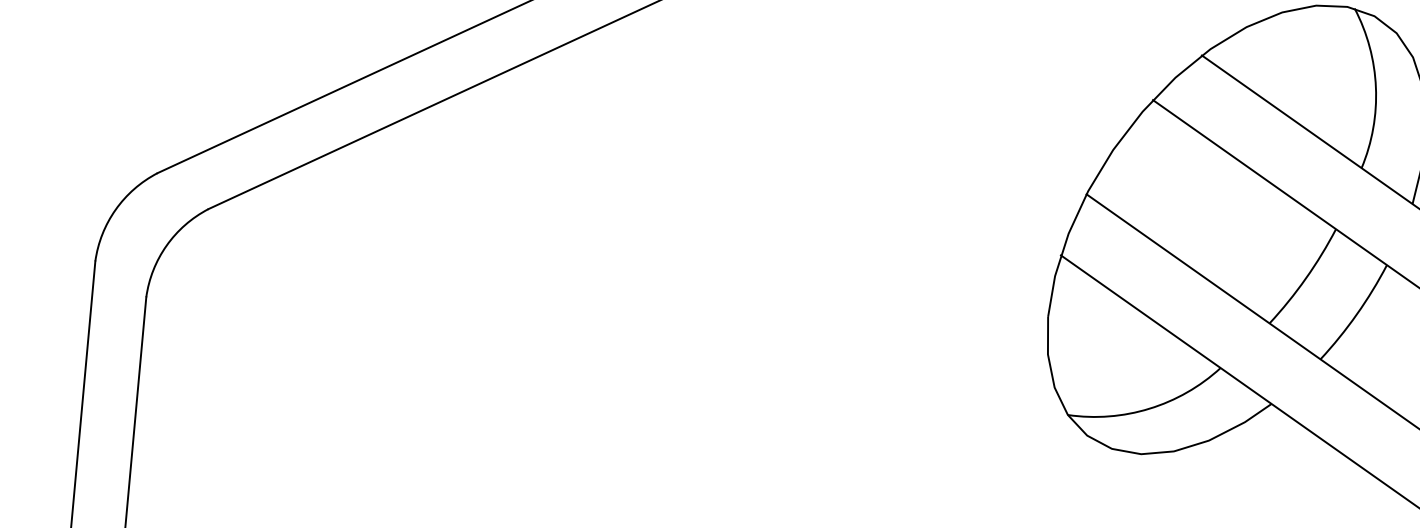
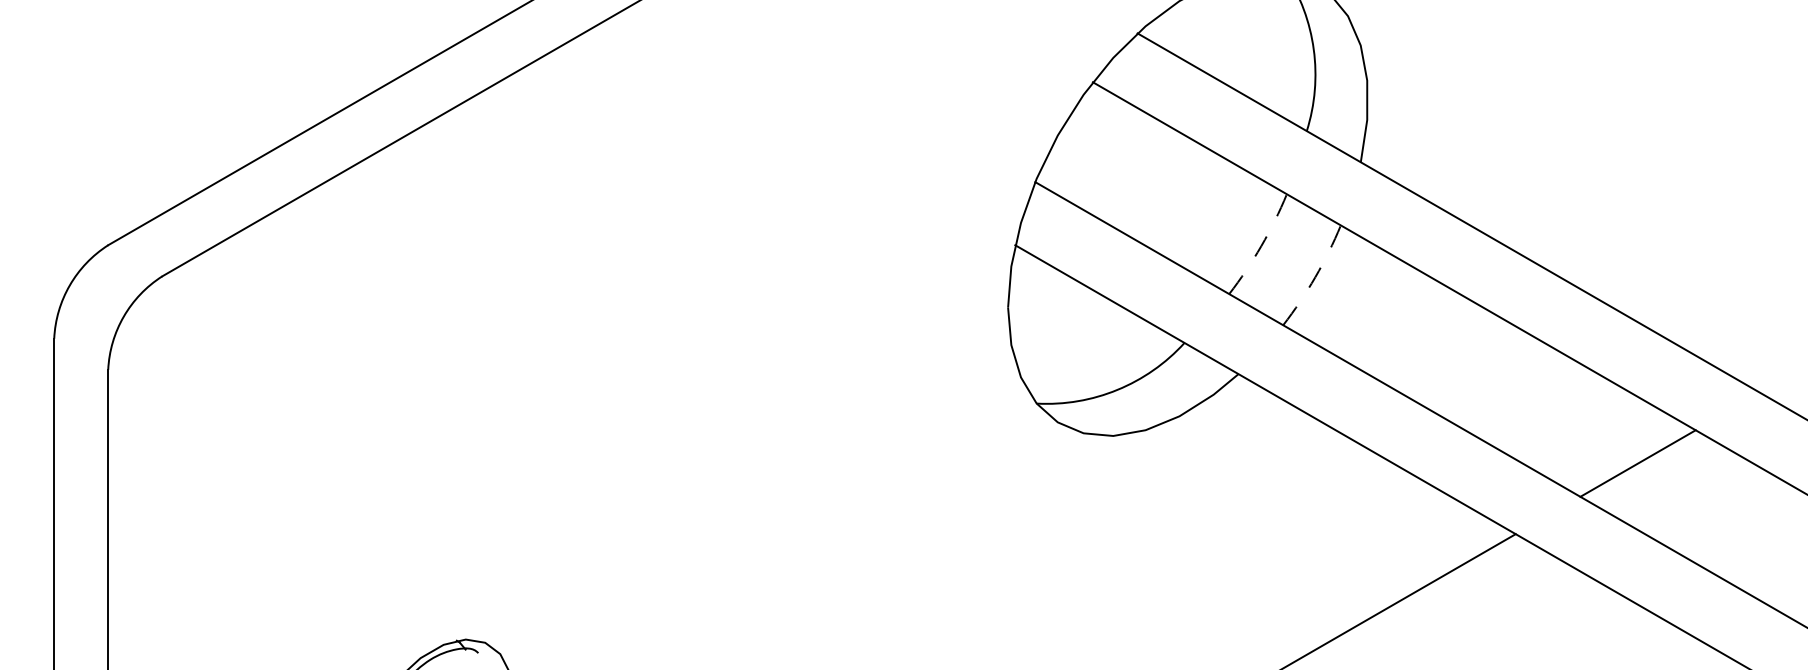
arc: (1306, 278) -> (1261, 246), solid -> dashed
arc: (1356, 314) -> (1315, 277), solid -> dashed

